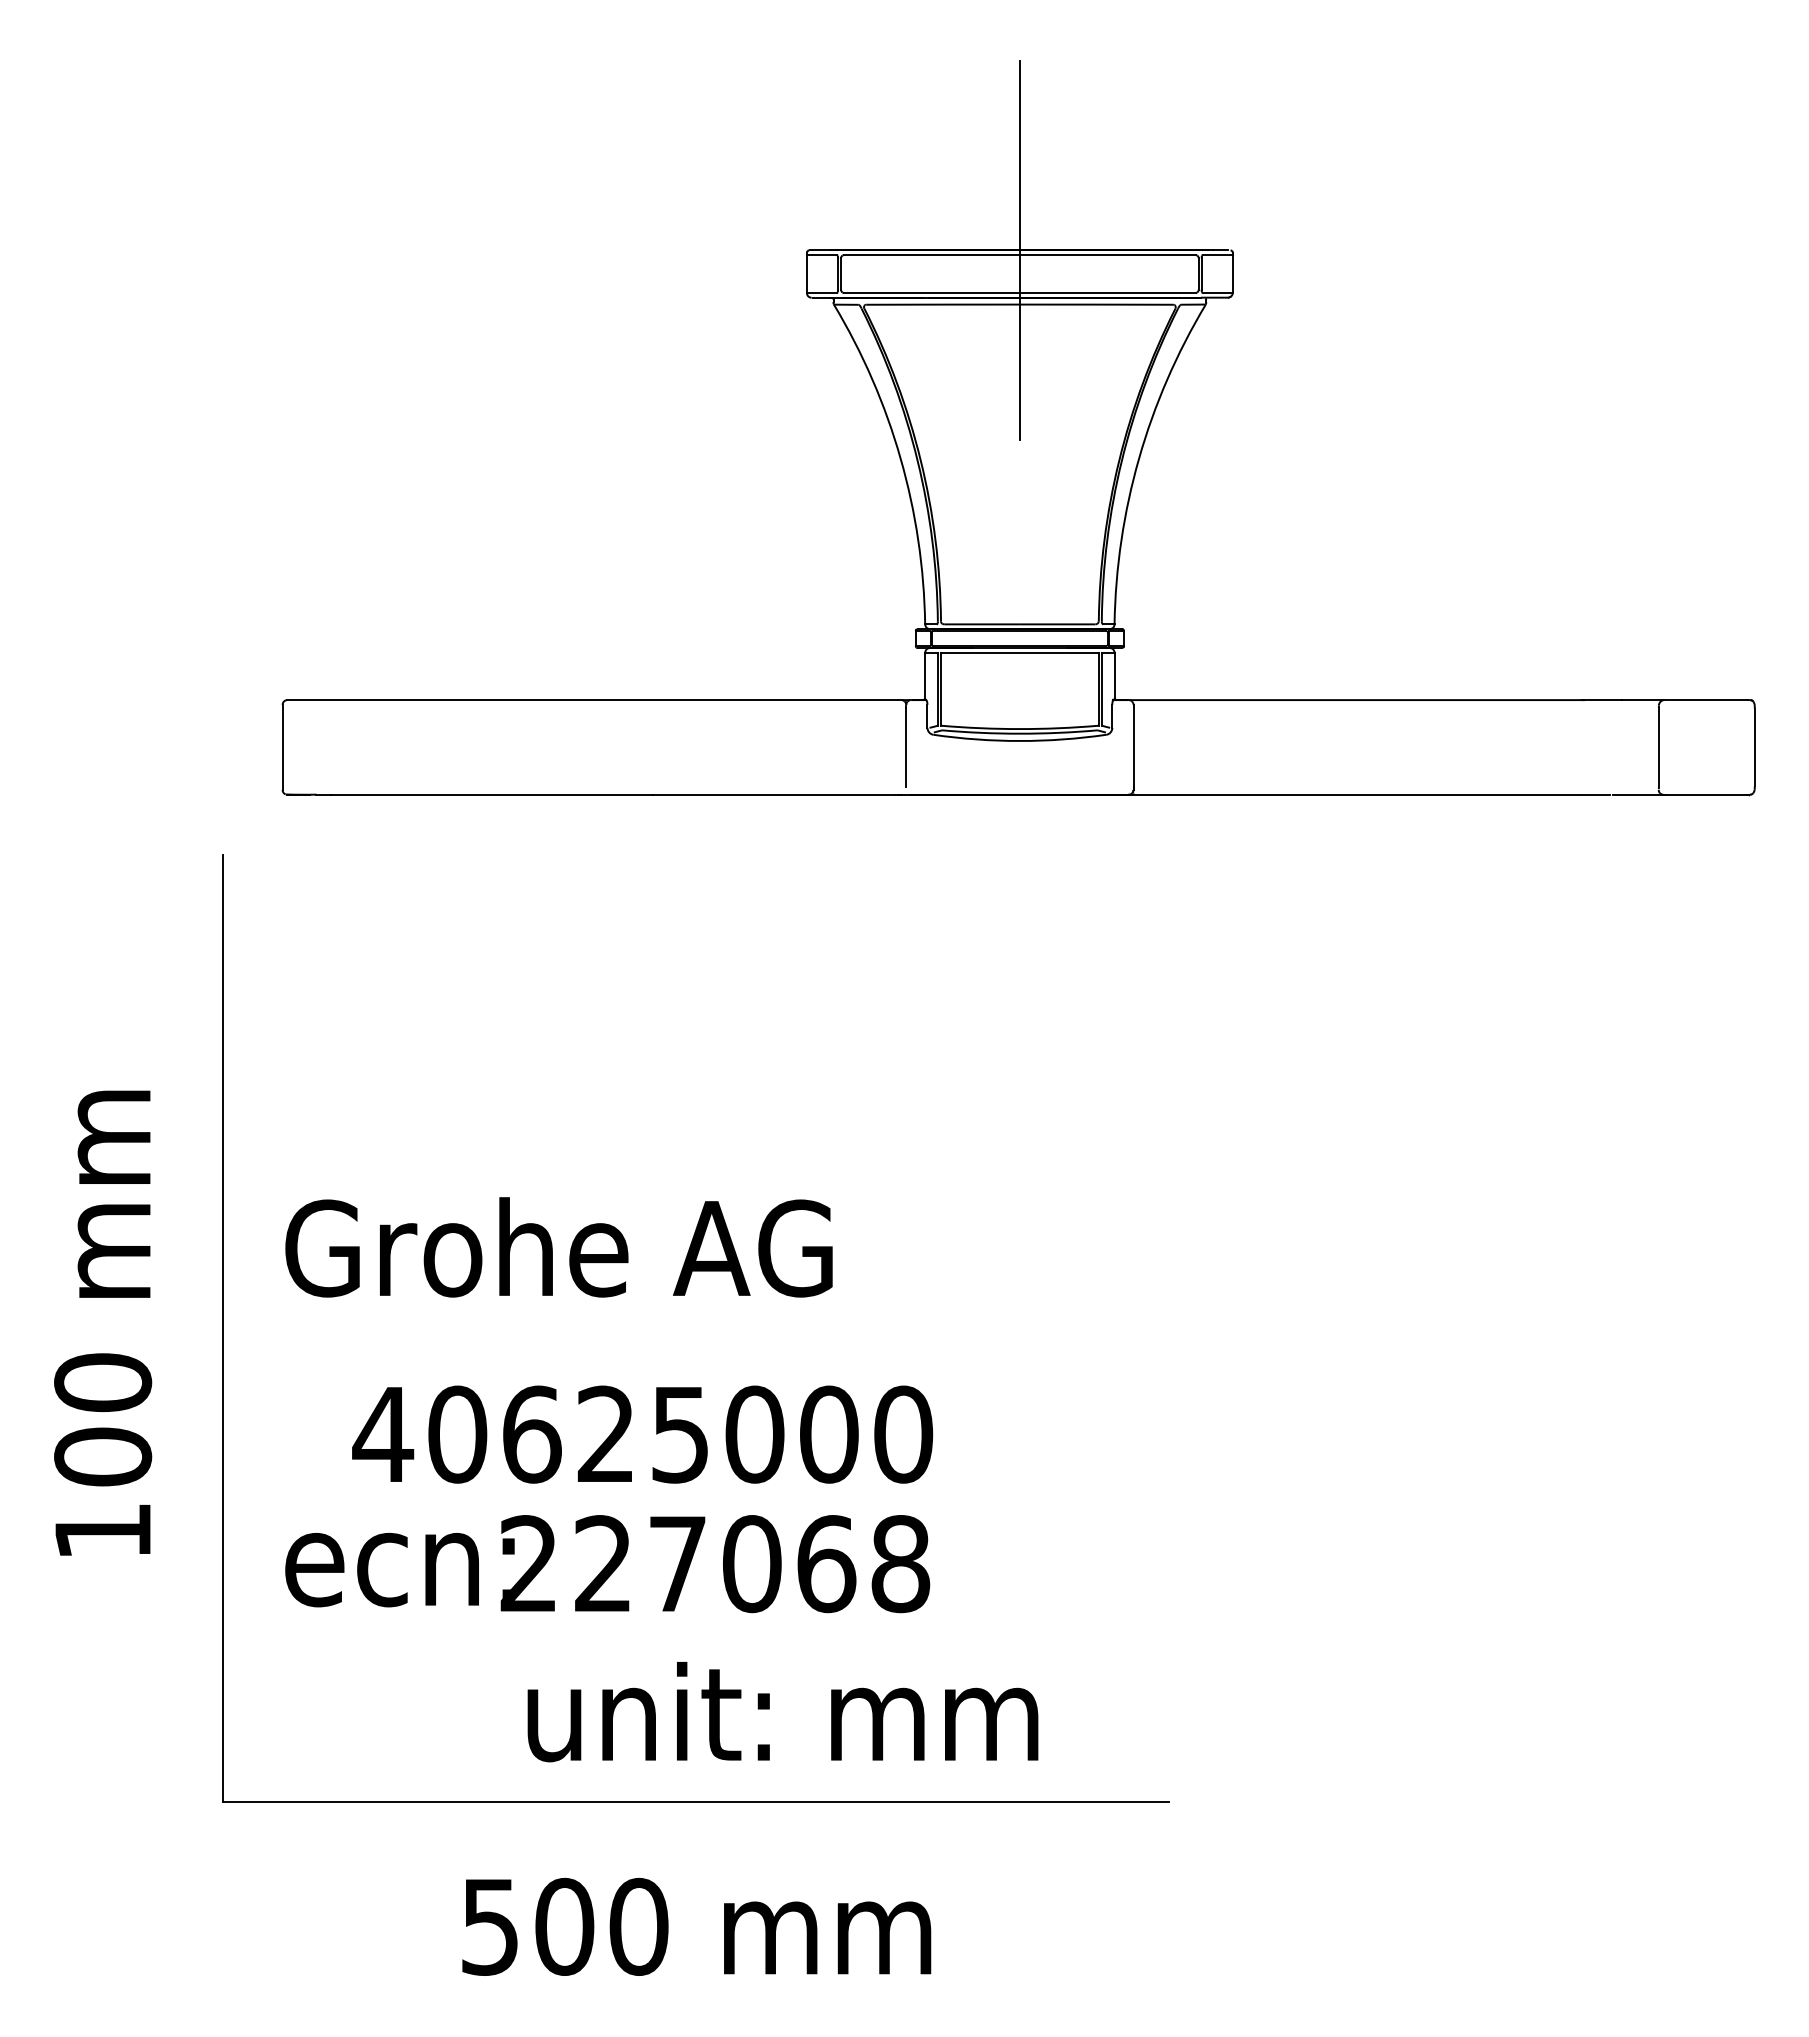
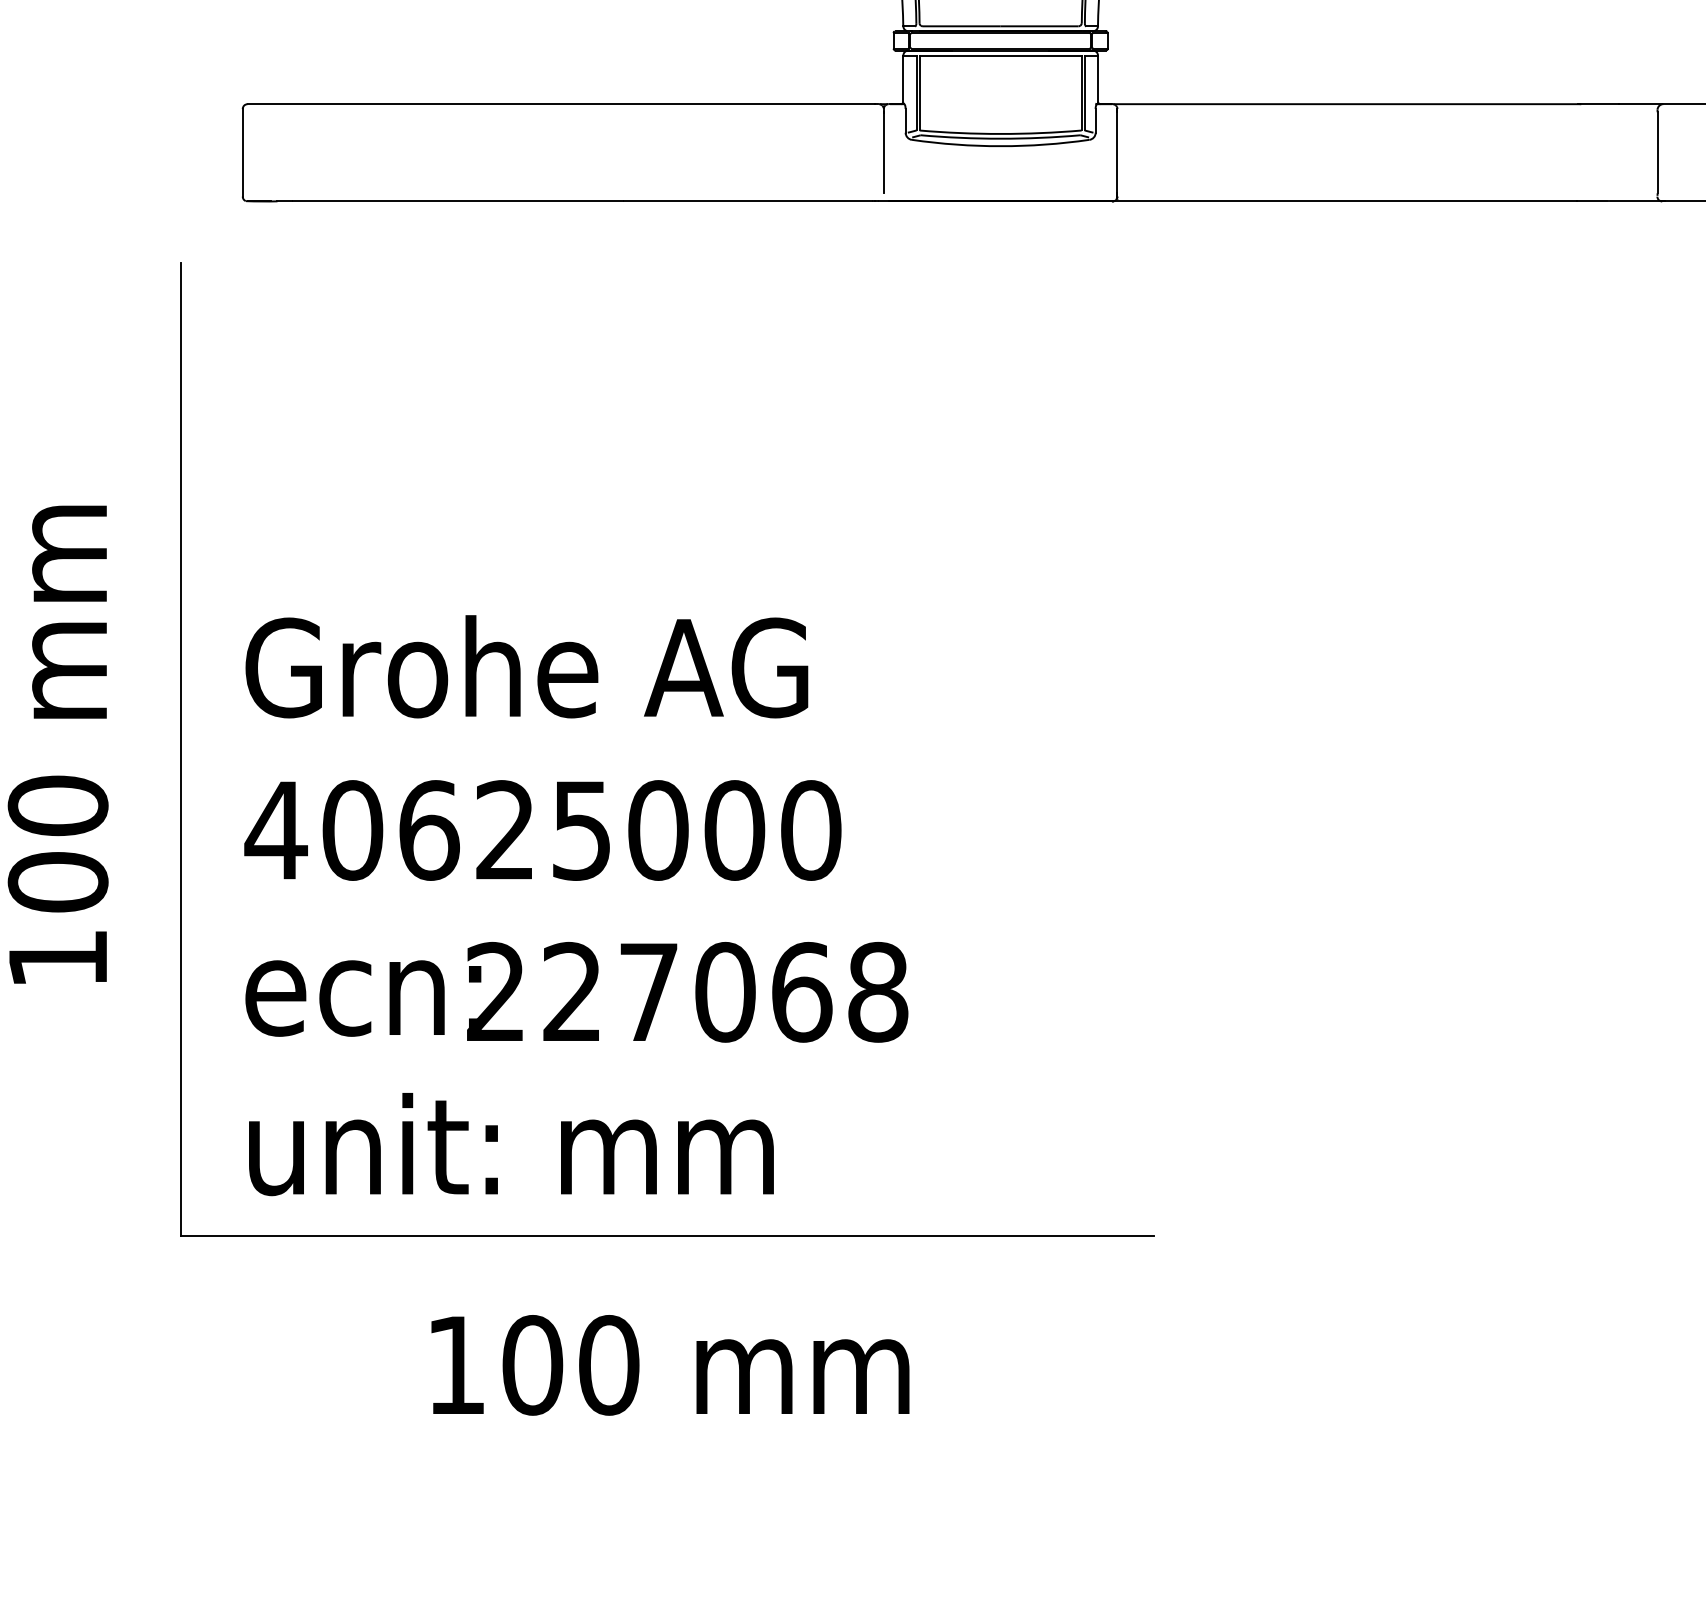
text: (642, 1434) -> (542, 830), moved
text: (782, 1712) -> (510, 1144), moved
text: (489, 1927) -> (455, 1365), 500 -> 100

